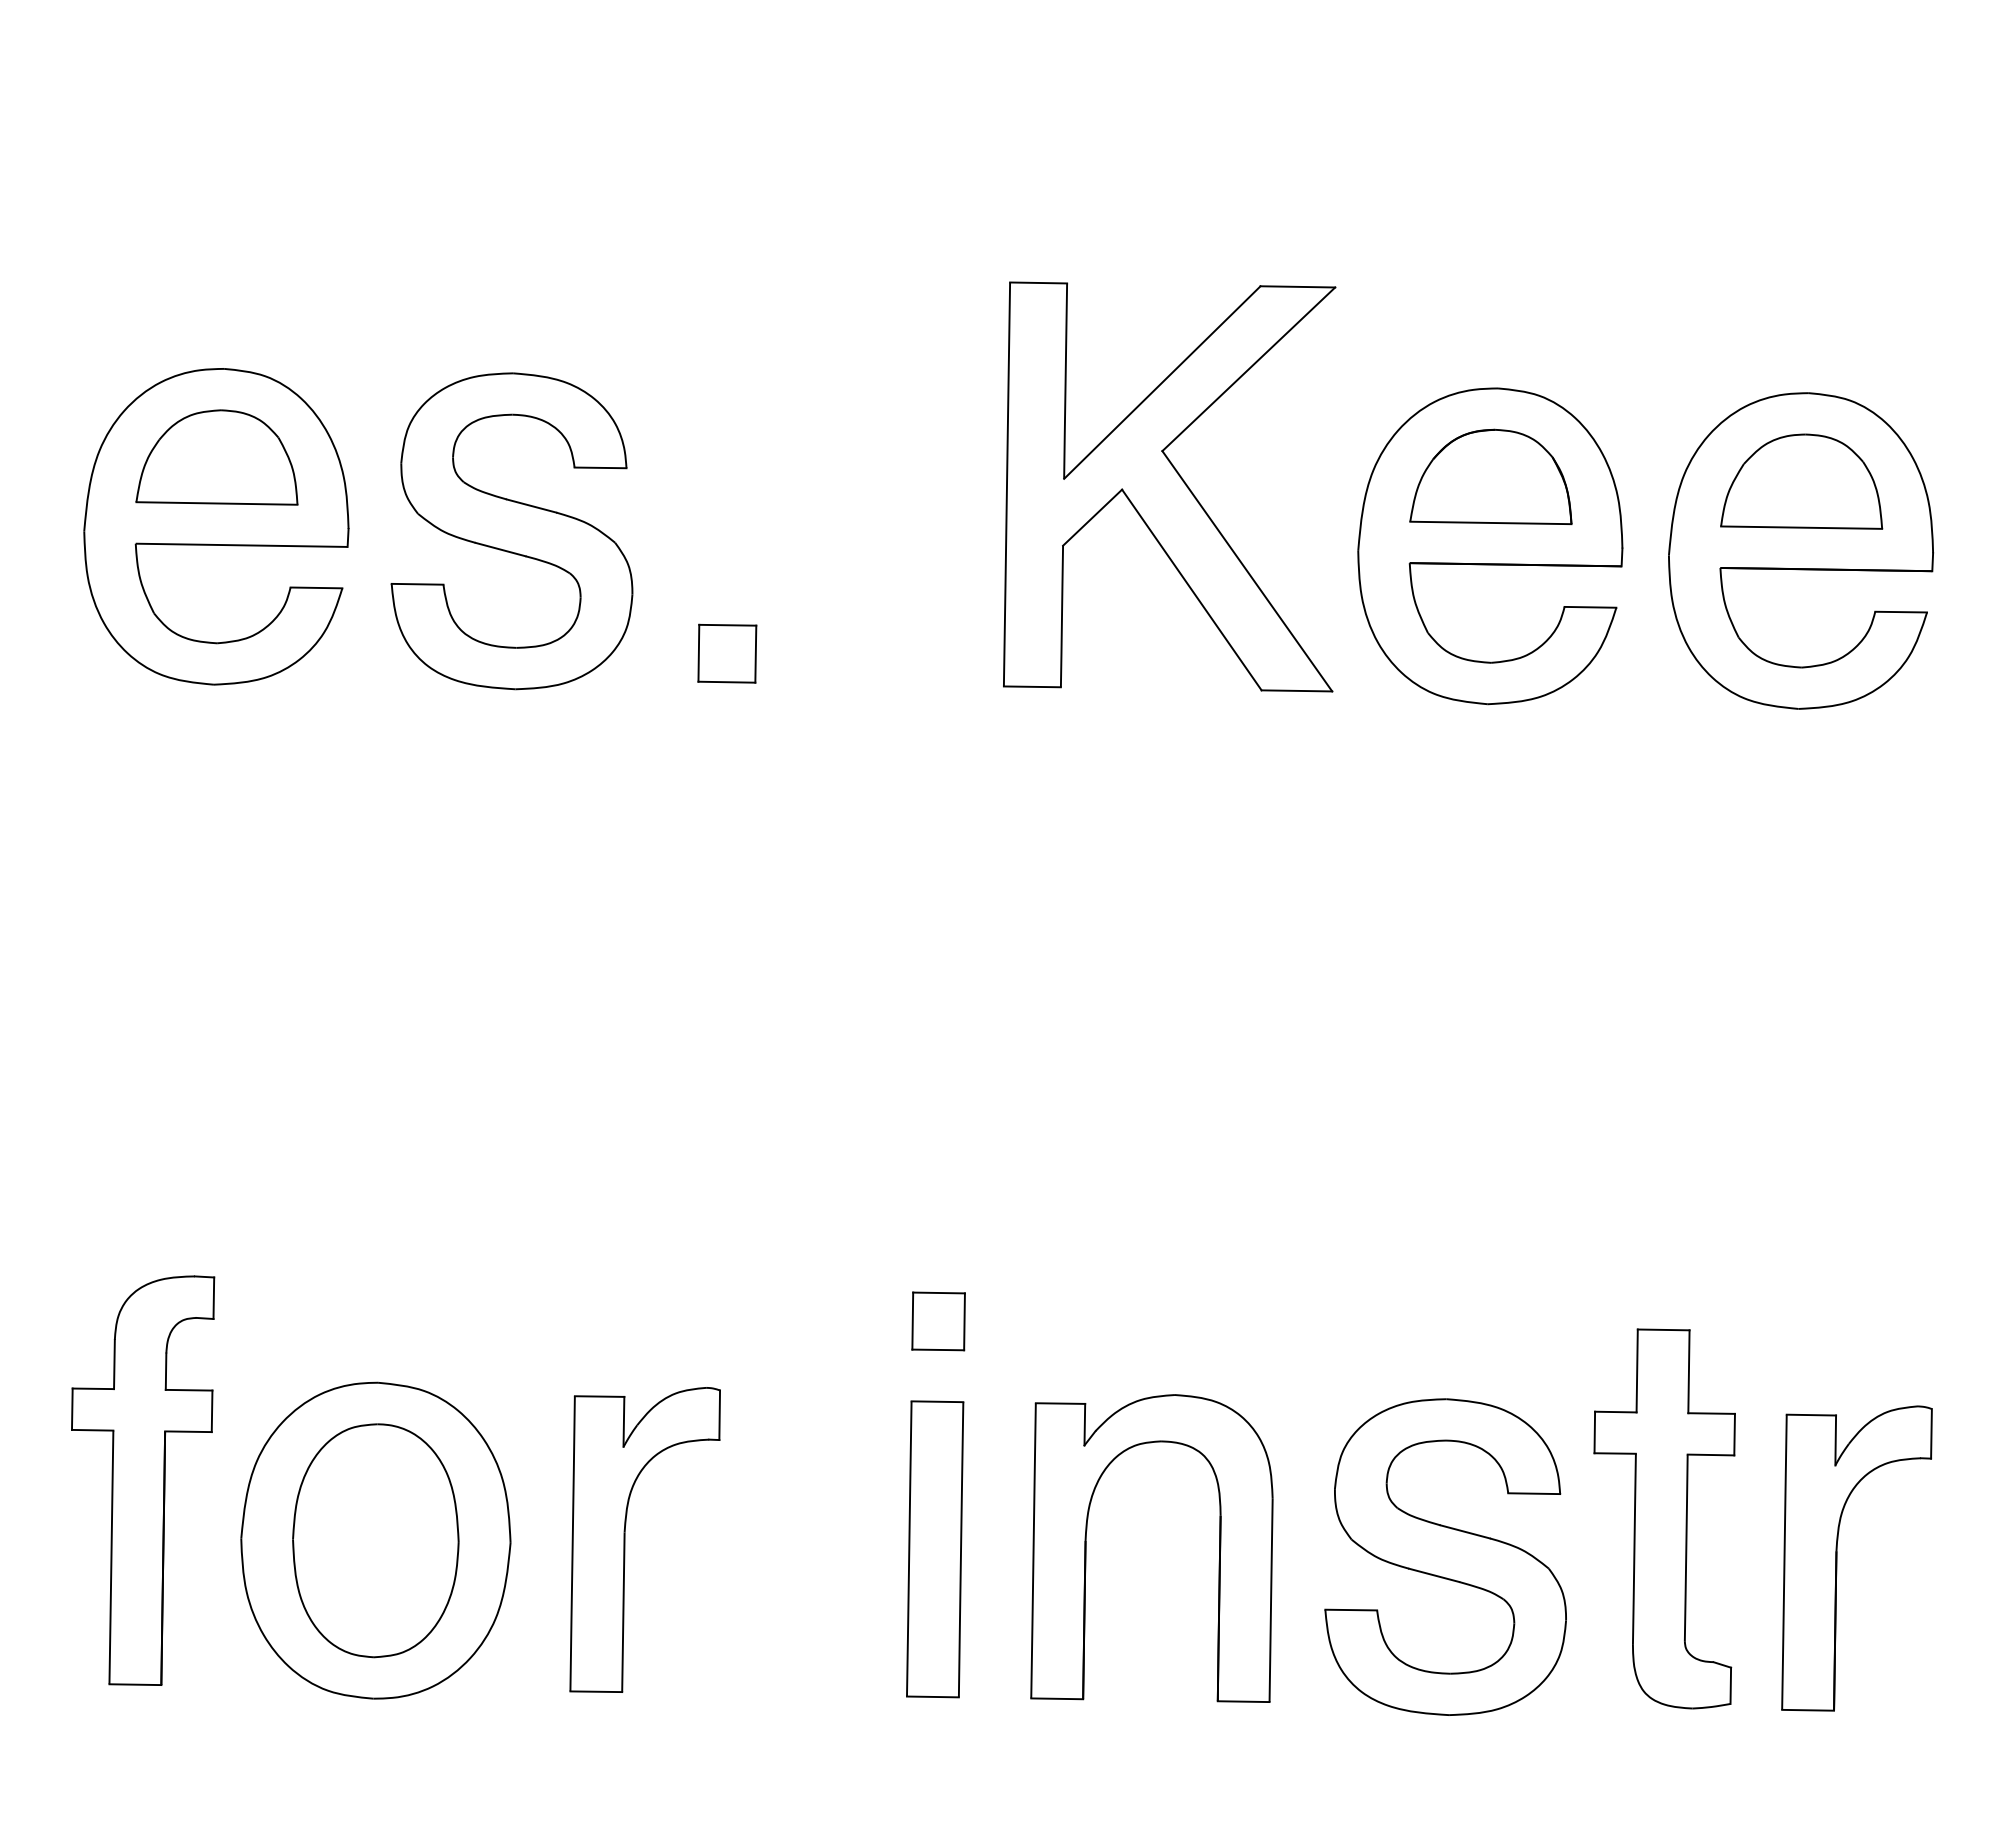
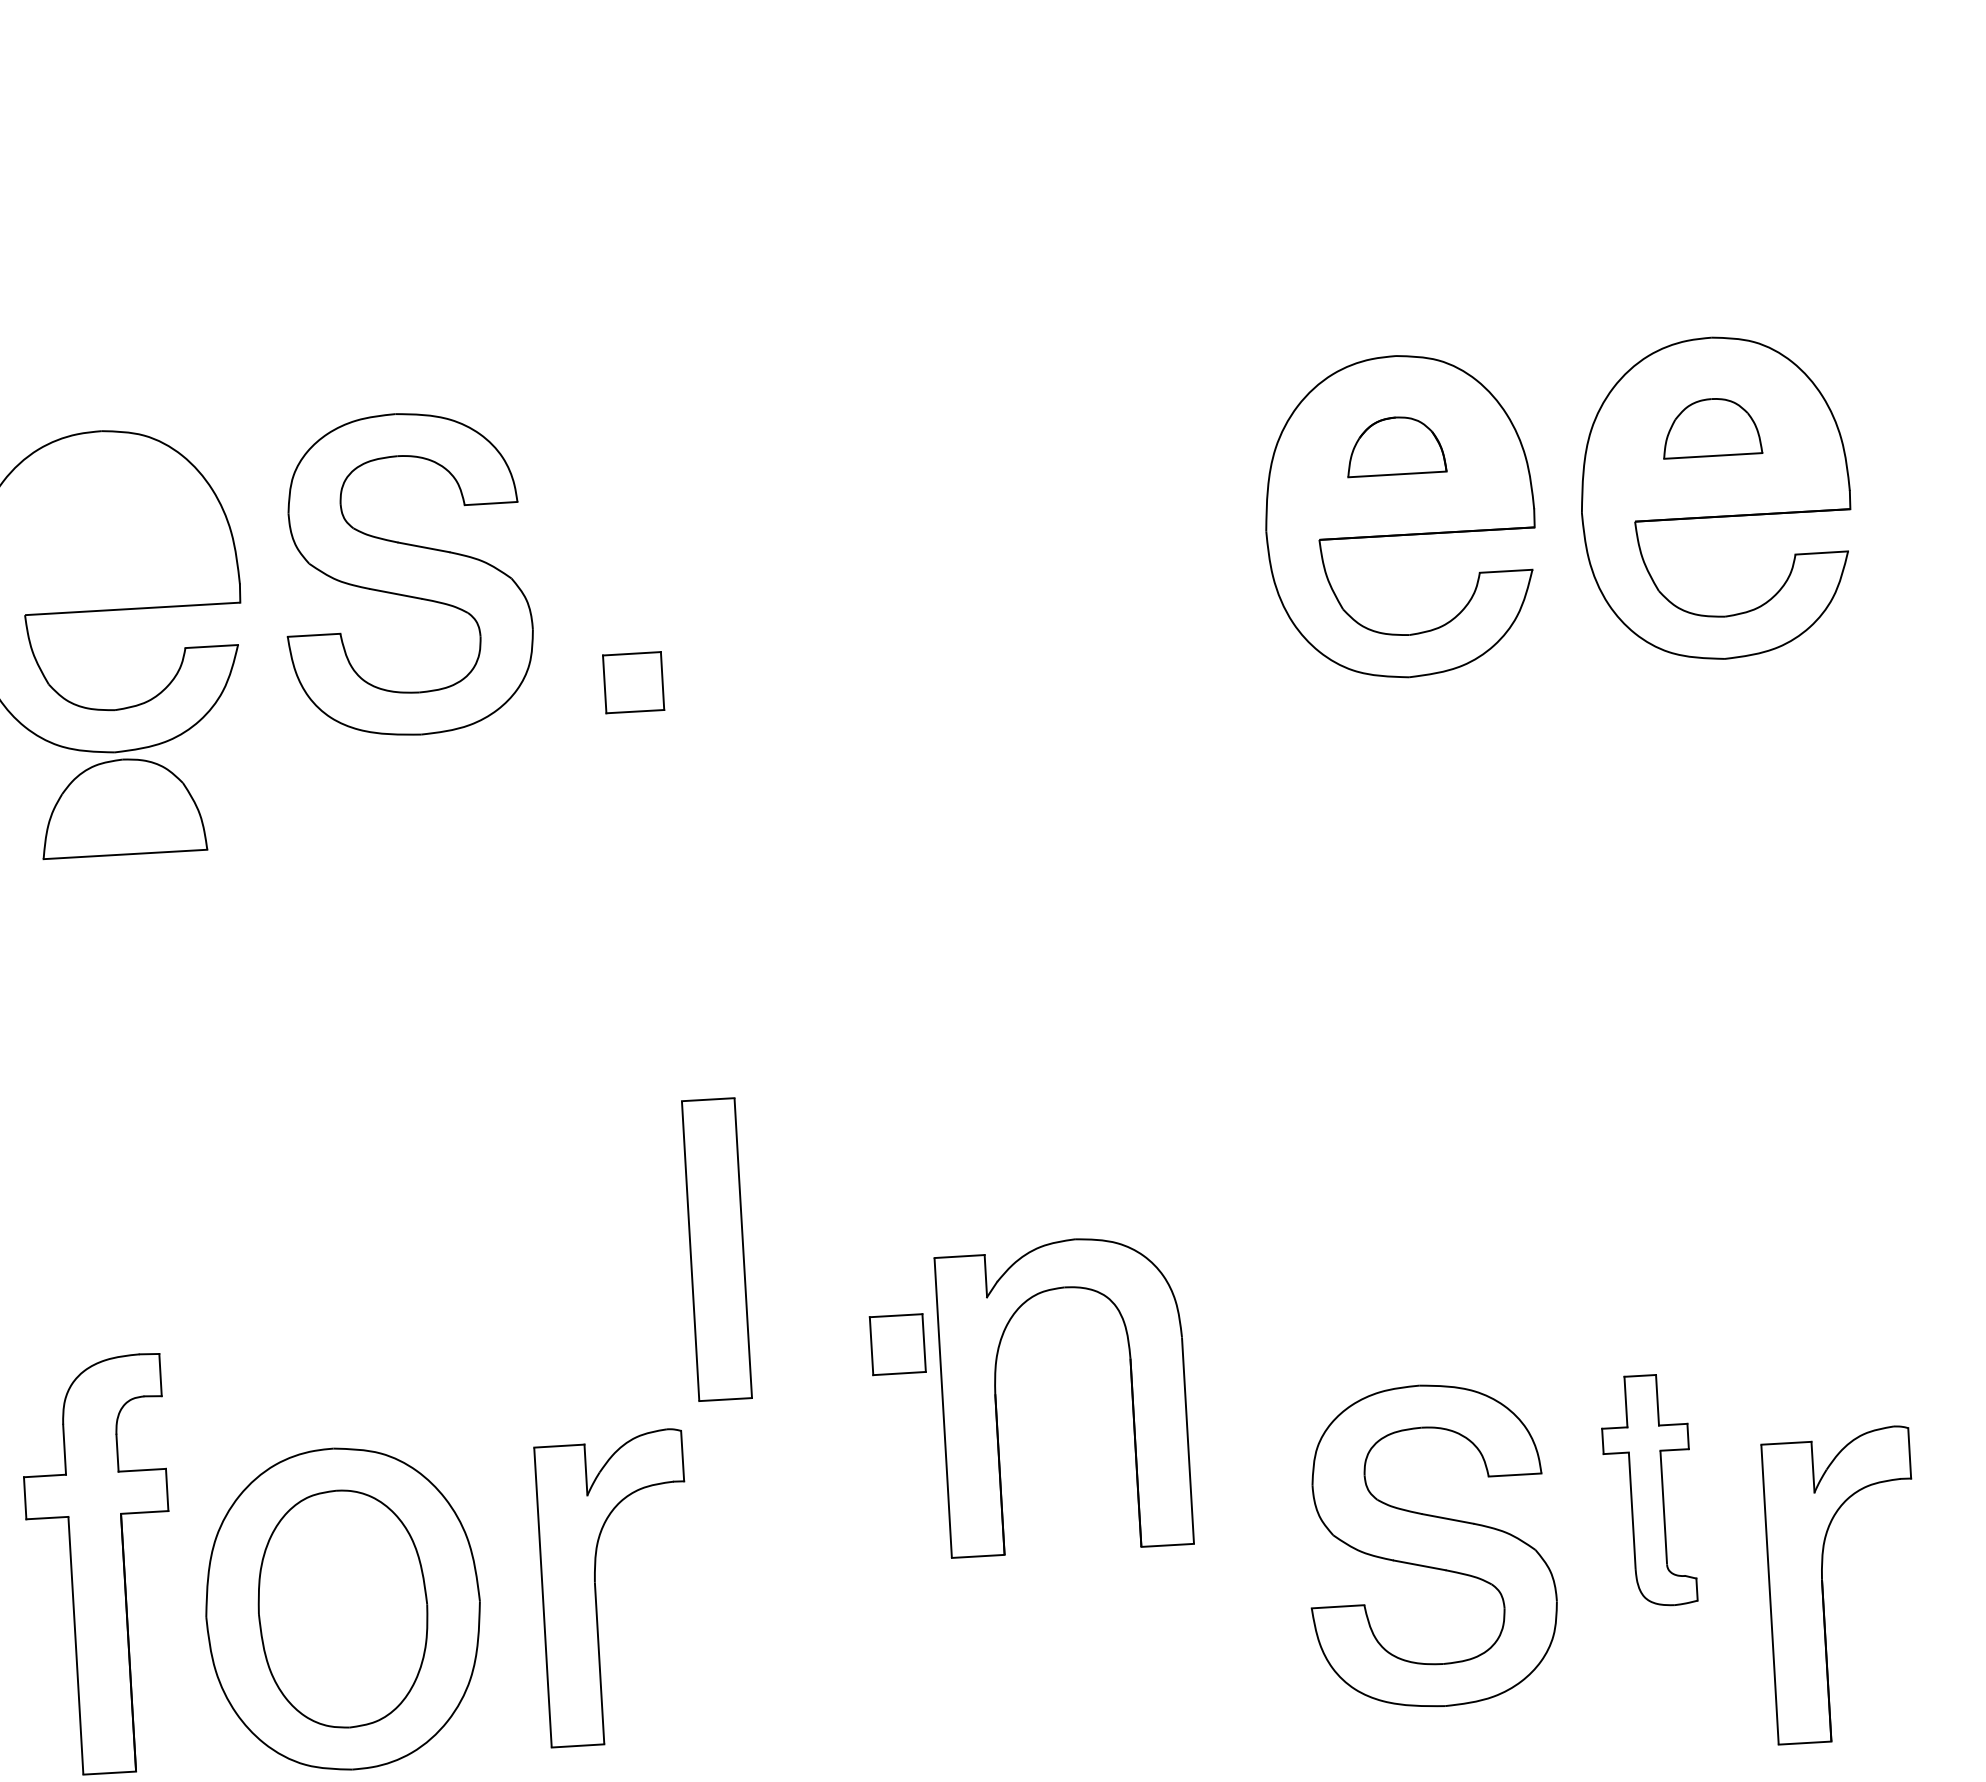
part: (216, 457) -> (121, 807), moved
part: (1490, 476) -> (1394, 445), size x0.6
part: (1801, 481) -> (1710, 427), size x0.6
part: (1169, 486) -> (1069, 480), removed
part: (1664, 1518) -> (1649, 1490), size x0.6
part: (1086, 1548) -> (996, 1401), moved
part: (935, 1549) -> (717, 1249), moved
part: (1837, 1558) -> (1823, 1586), moved

